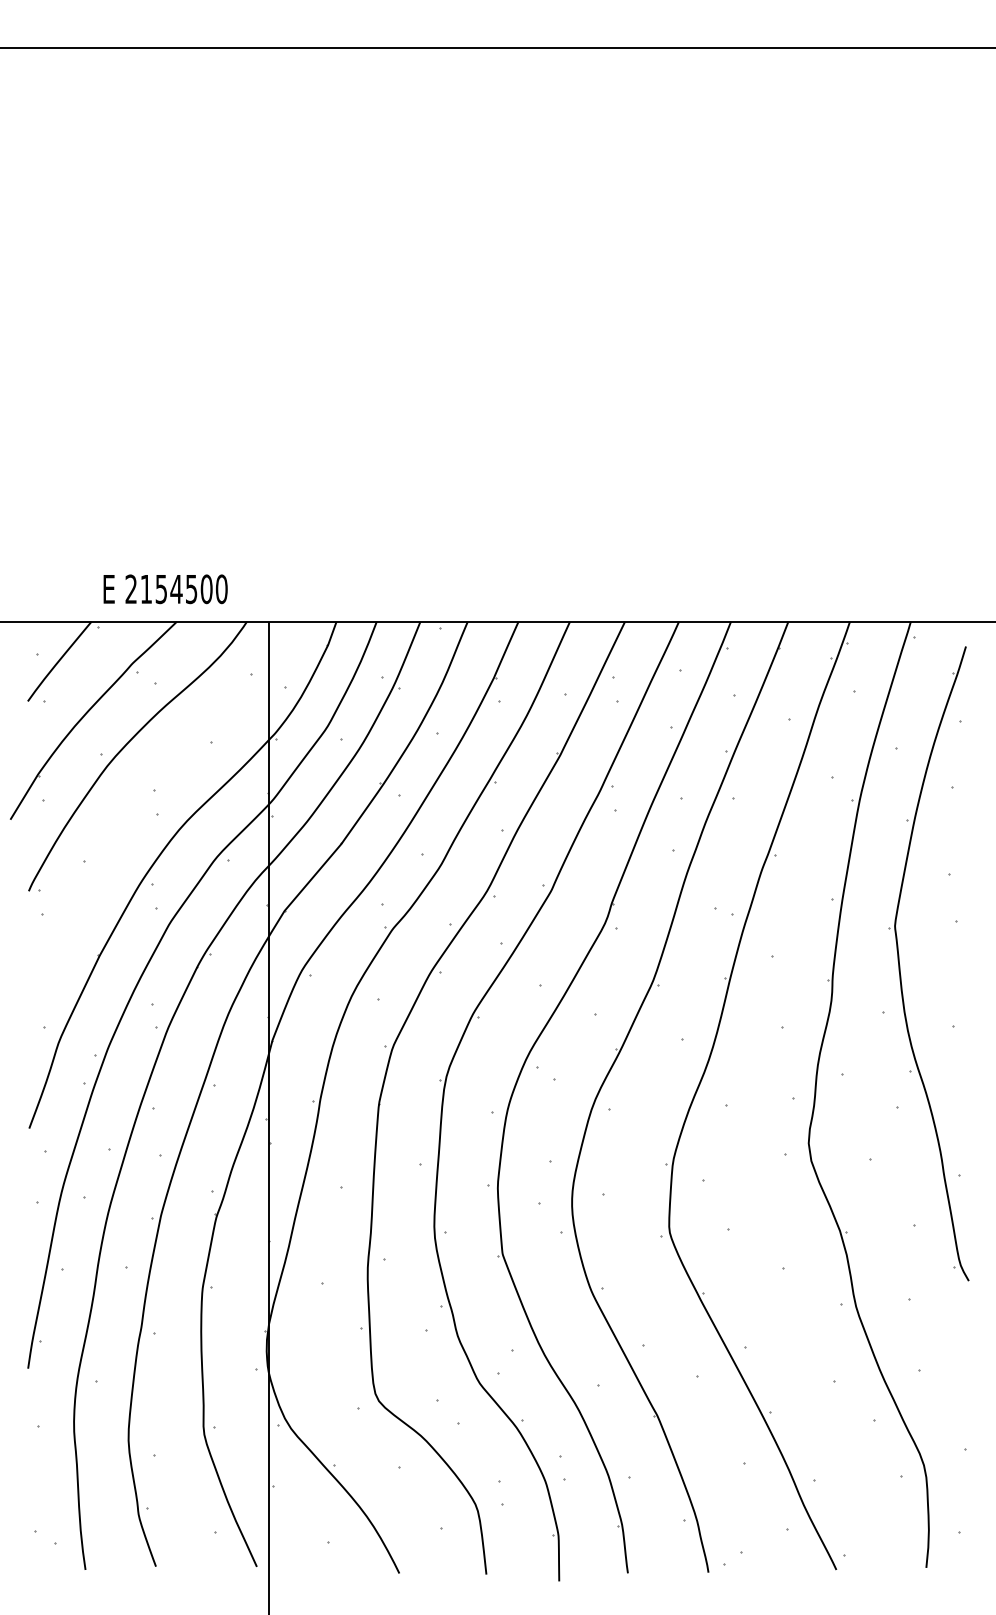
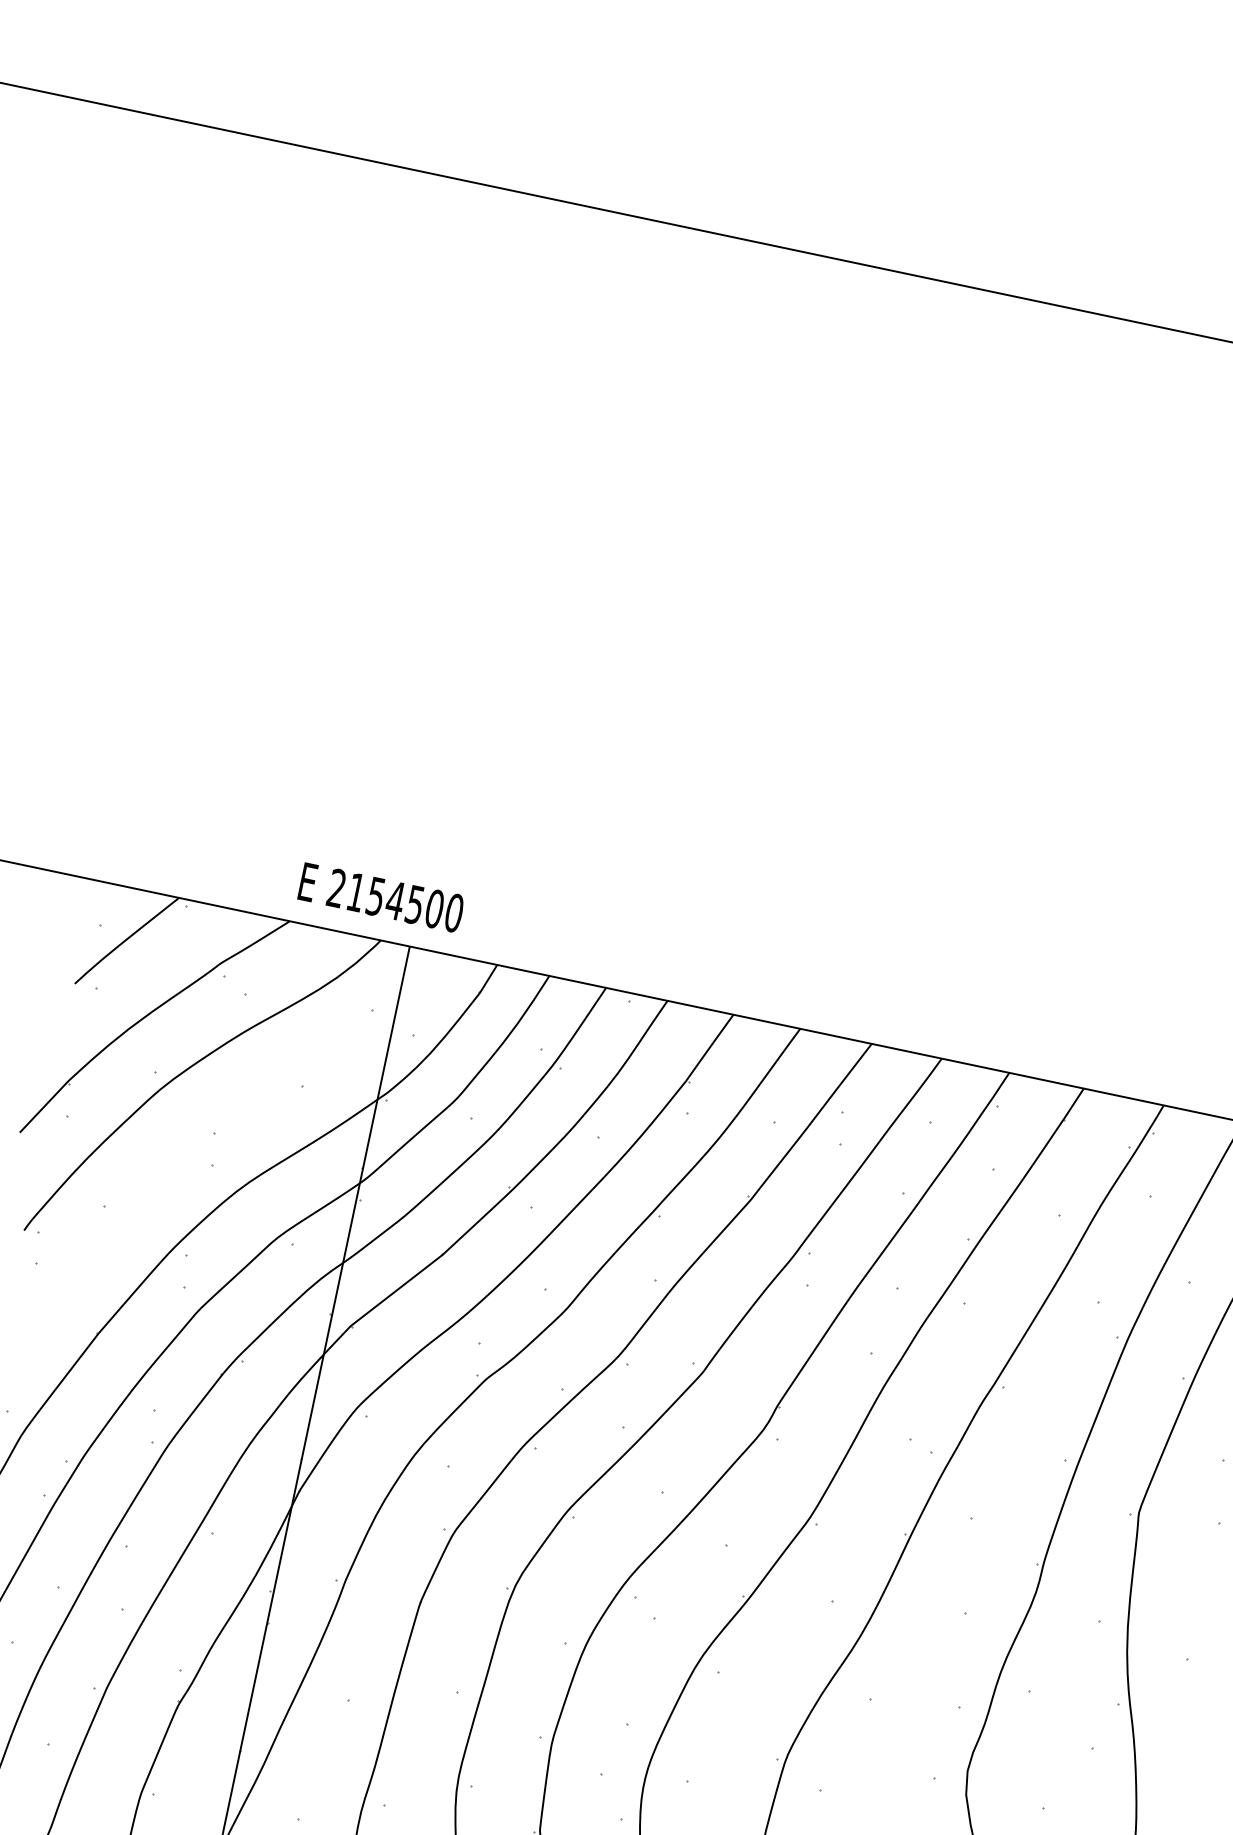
text: (165, 589) -> (381, 897), moved

